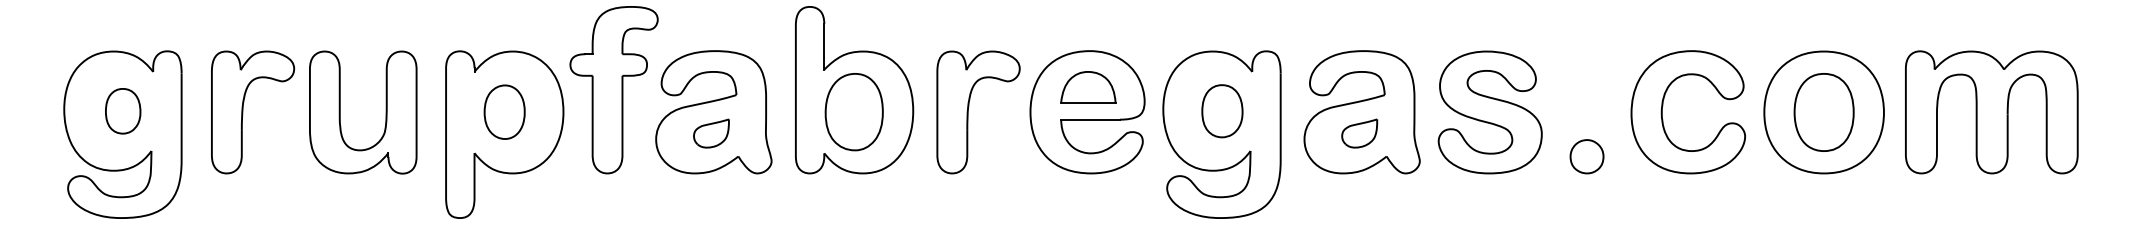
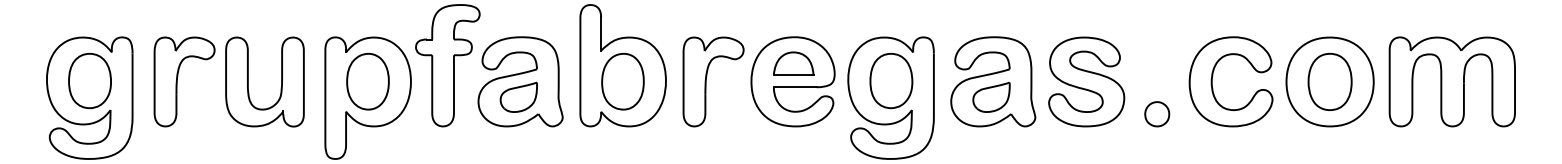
part: (122, 111) -> (89, 81), size x1.67
part: (1222, 111) -> (891, 81), size x1.43
part: (504, 112) -> (367, 82), size x1.43
part: (711, 133) -> (518, 97), size x1.43
part: (1359, 133) -> (991, 97), size x1.43

